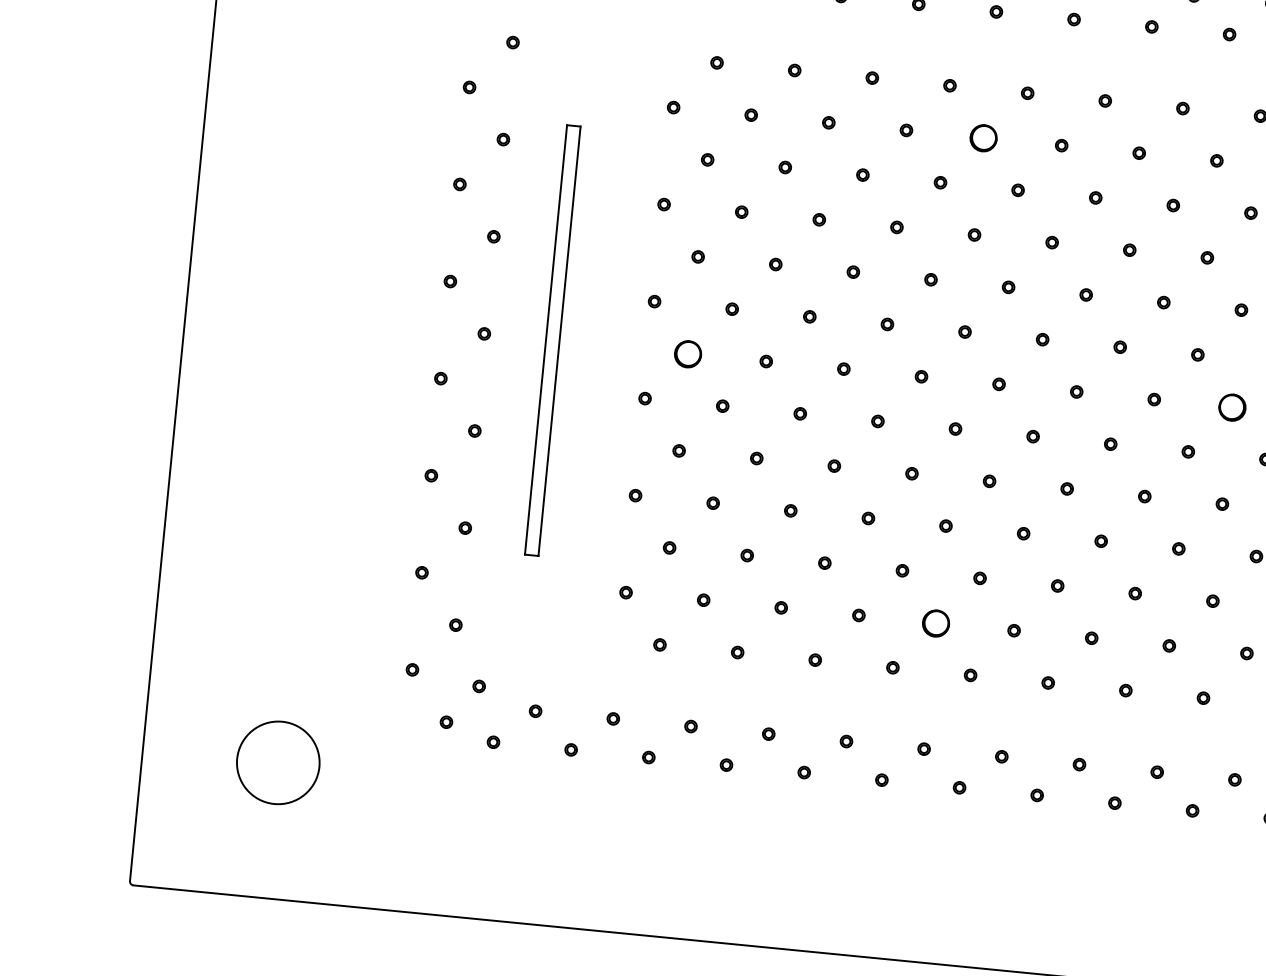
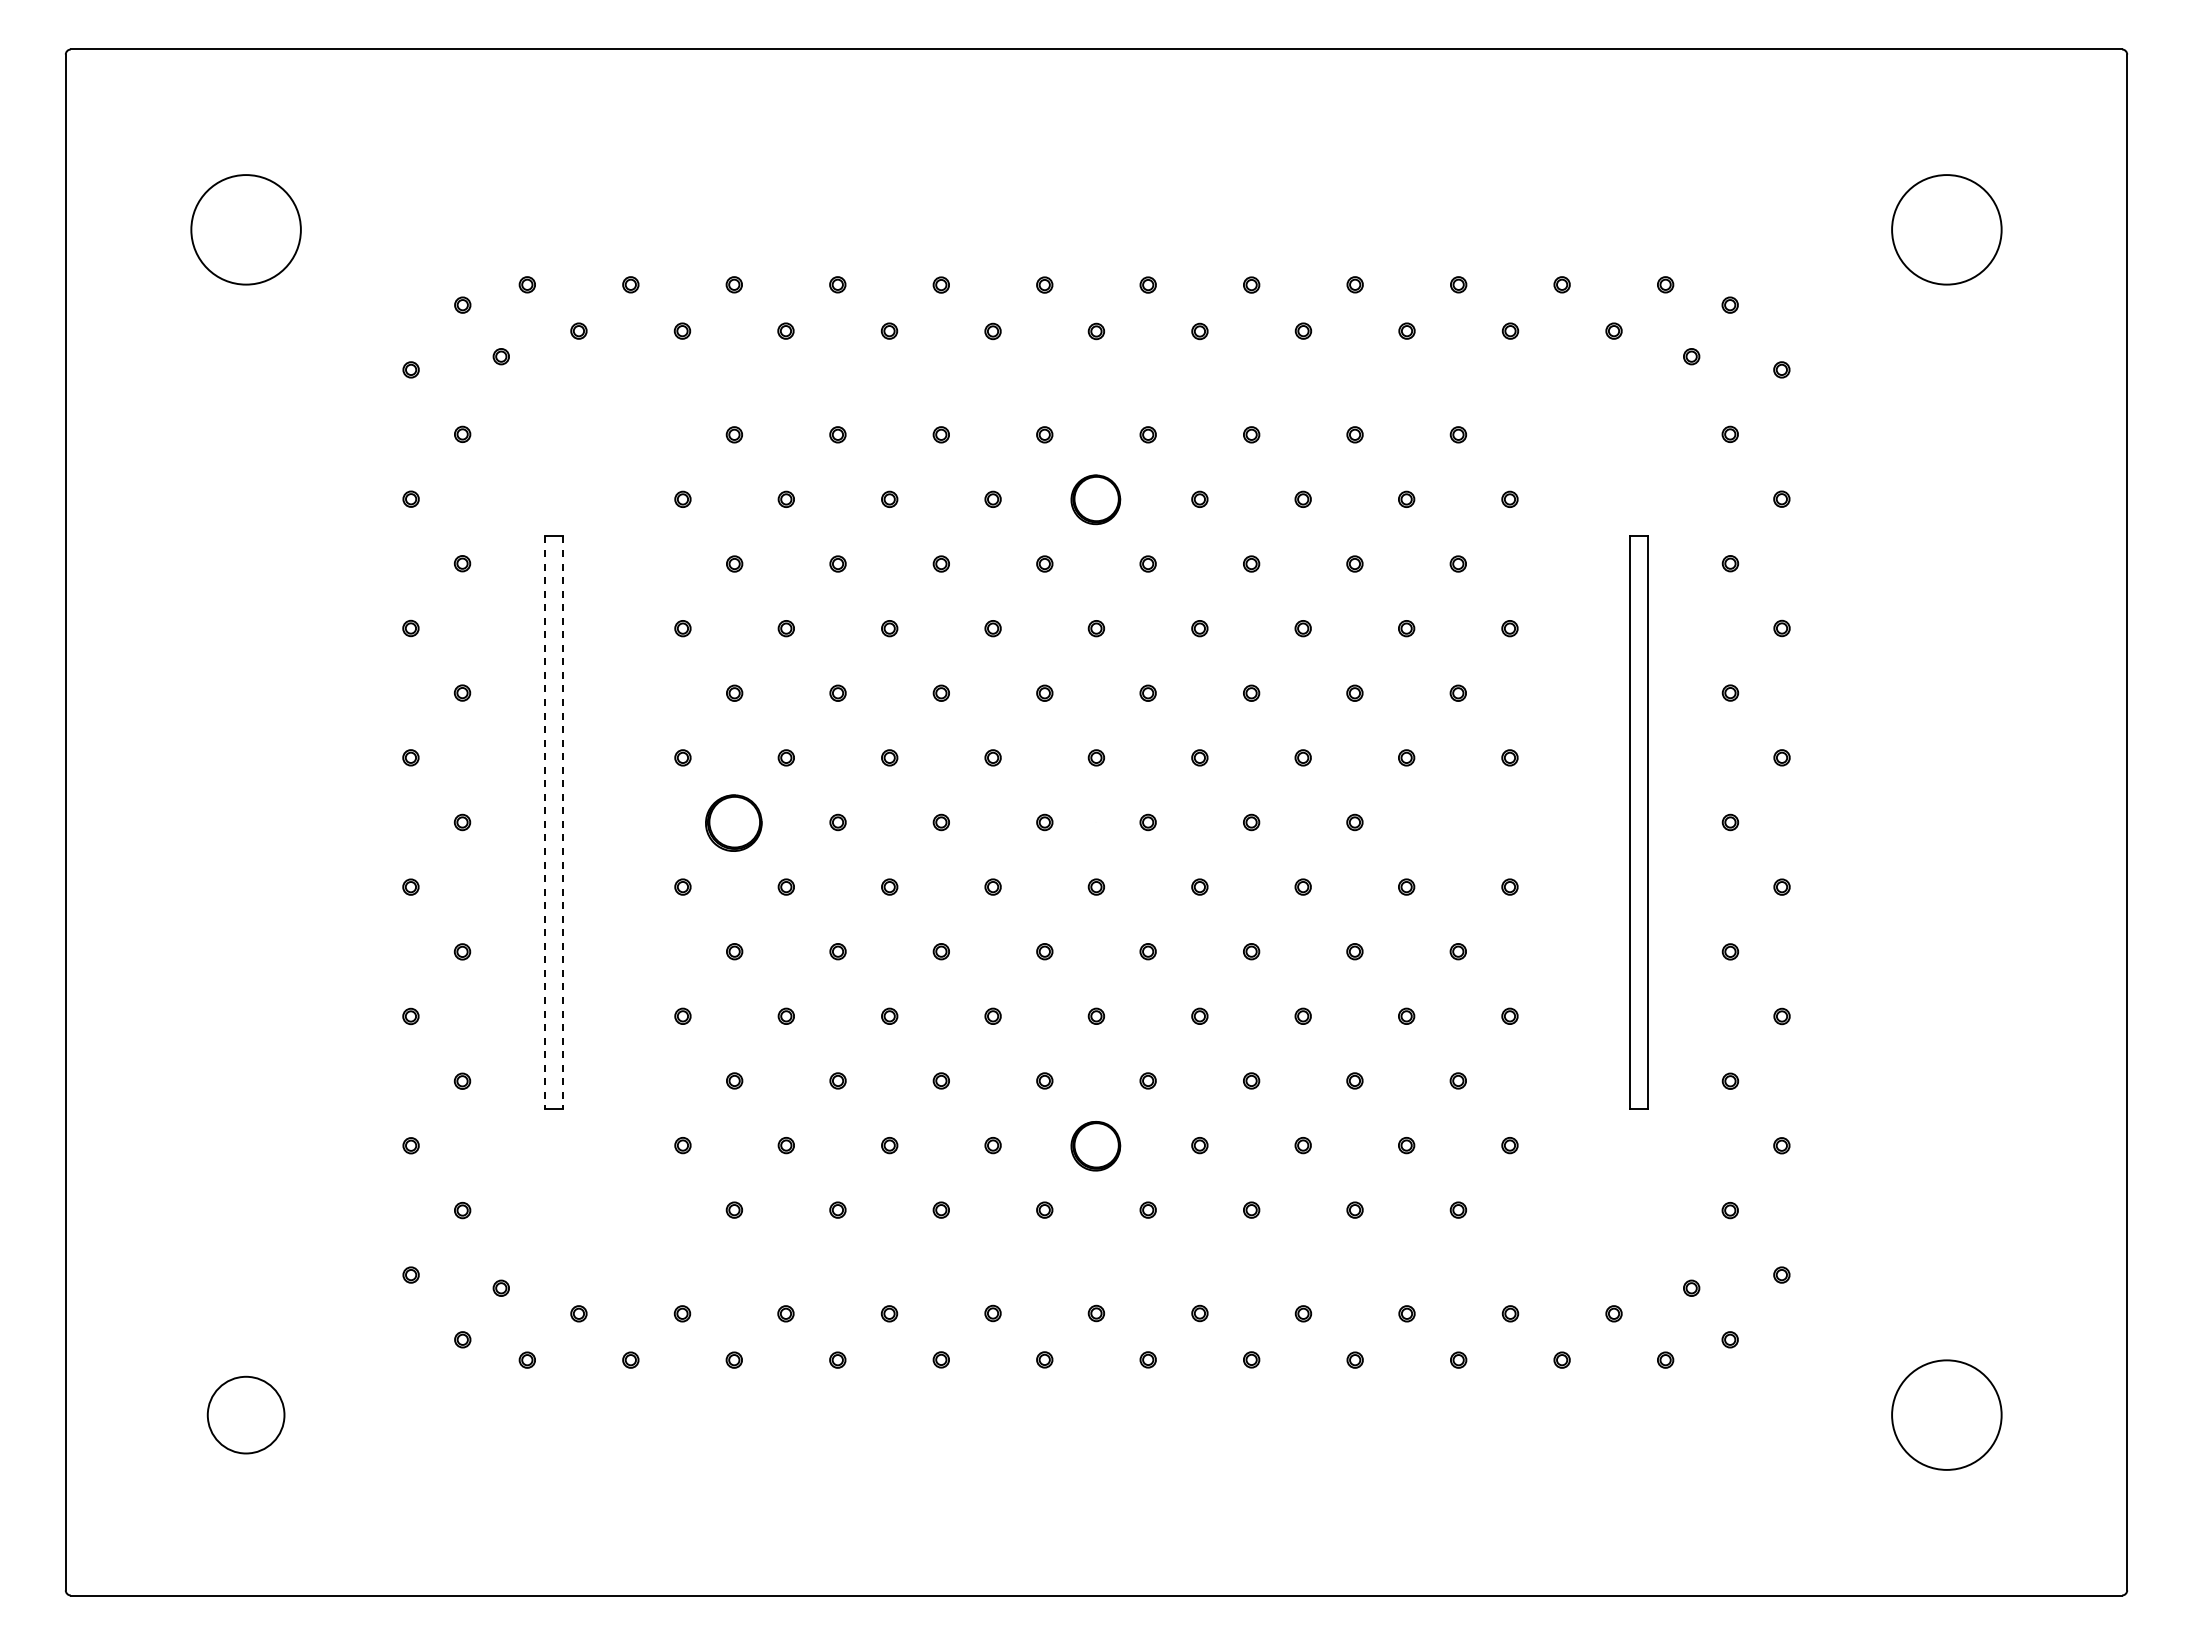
part: (983, 138) -> (1095, 499), size x1.4
line: (545, 339) -> (544, 822), solid -> dashed
line: (559, 341) -> (562, 822), solid -> dashed
part: (687, 353) -> (733, 822), size x1.6
part: (1232, 407) -> (1458, 822), removed
part: (935, 623) -> (1095, 1146), size x1.4
circle: (277, 762) -> (245, 1414), size x0.7

